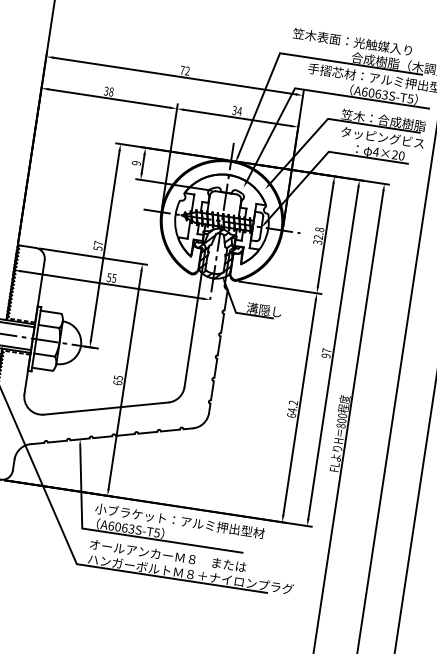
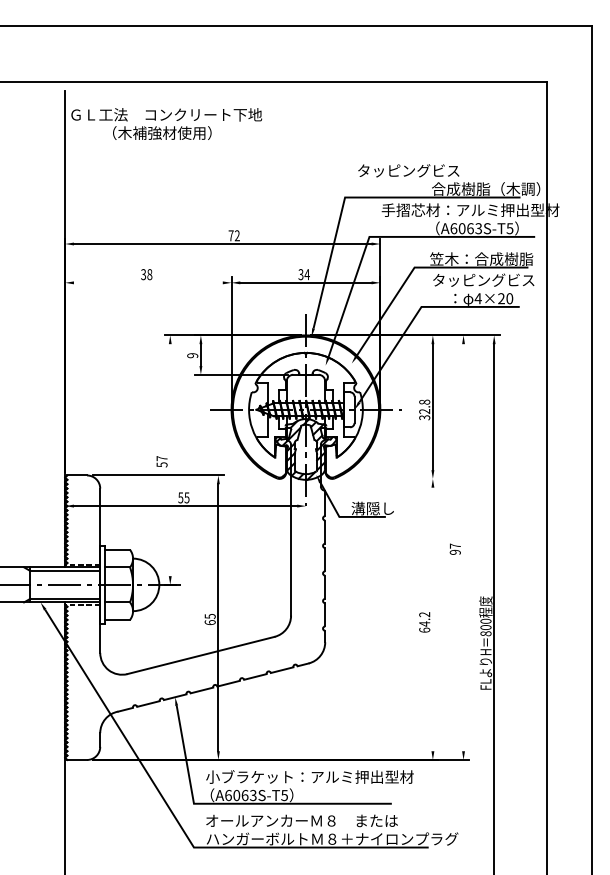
text: (352, 41) -> (429, 170), 笠木表面：光触媒入り -> タッピングビス
line: (108, 98) -> (147, 282), removed
line: (105, 245) -> (170, 460), removed
line: (279, 287) -> (387, 478), removed
line: (333, 352) -> (463, 547), removed
line: (299, 407) -> (432, 619), removed

